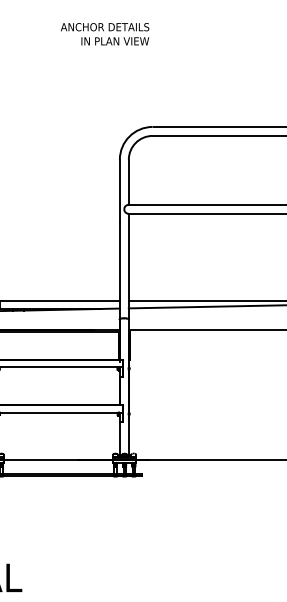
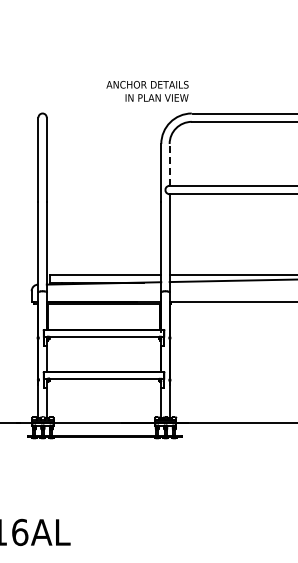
text: (104, 34) -> (147, 91), moved
line: (128, 181) -> (169, 164), solid -> dashed

